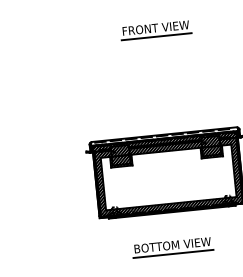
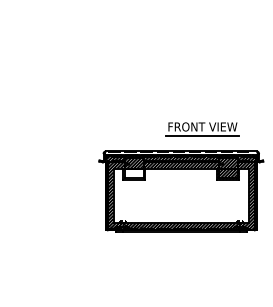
part: (155, 30) -> (202, 129), moved
hatch: (121, 160) -> (134, 173), removed
part: (173, 247) -> (178, 268), removed

